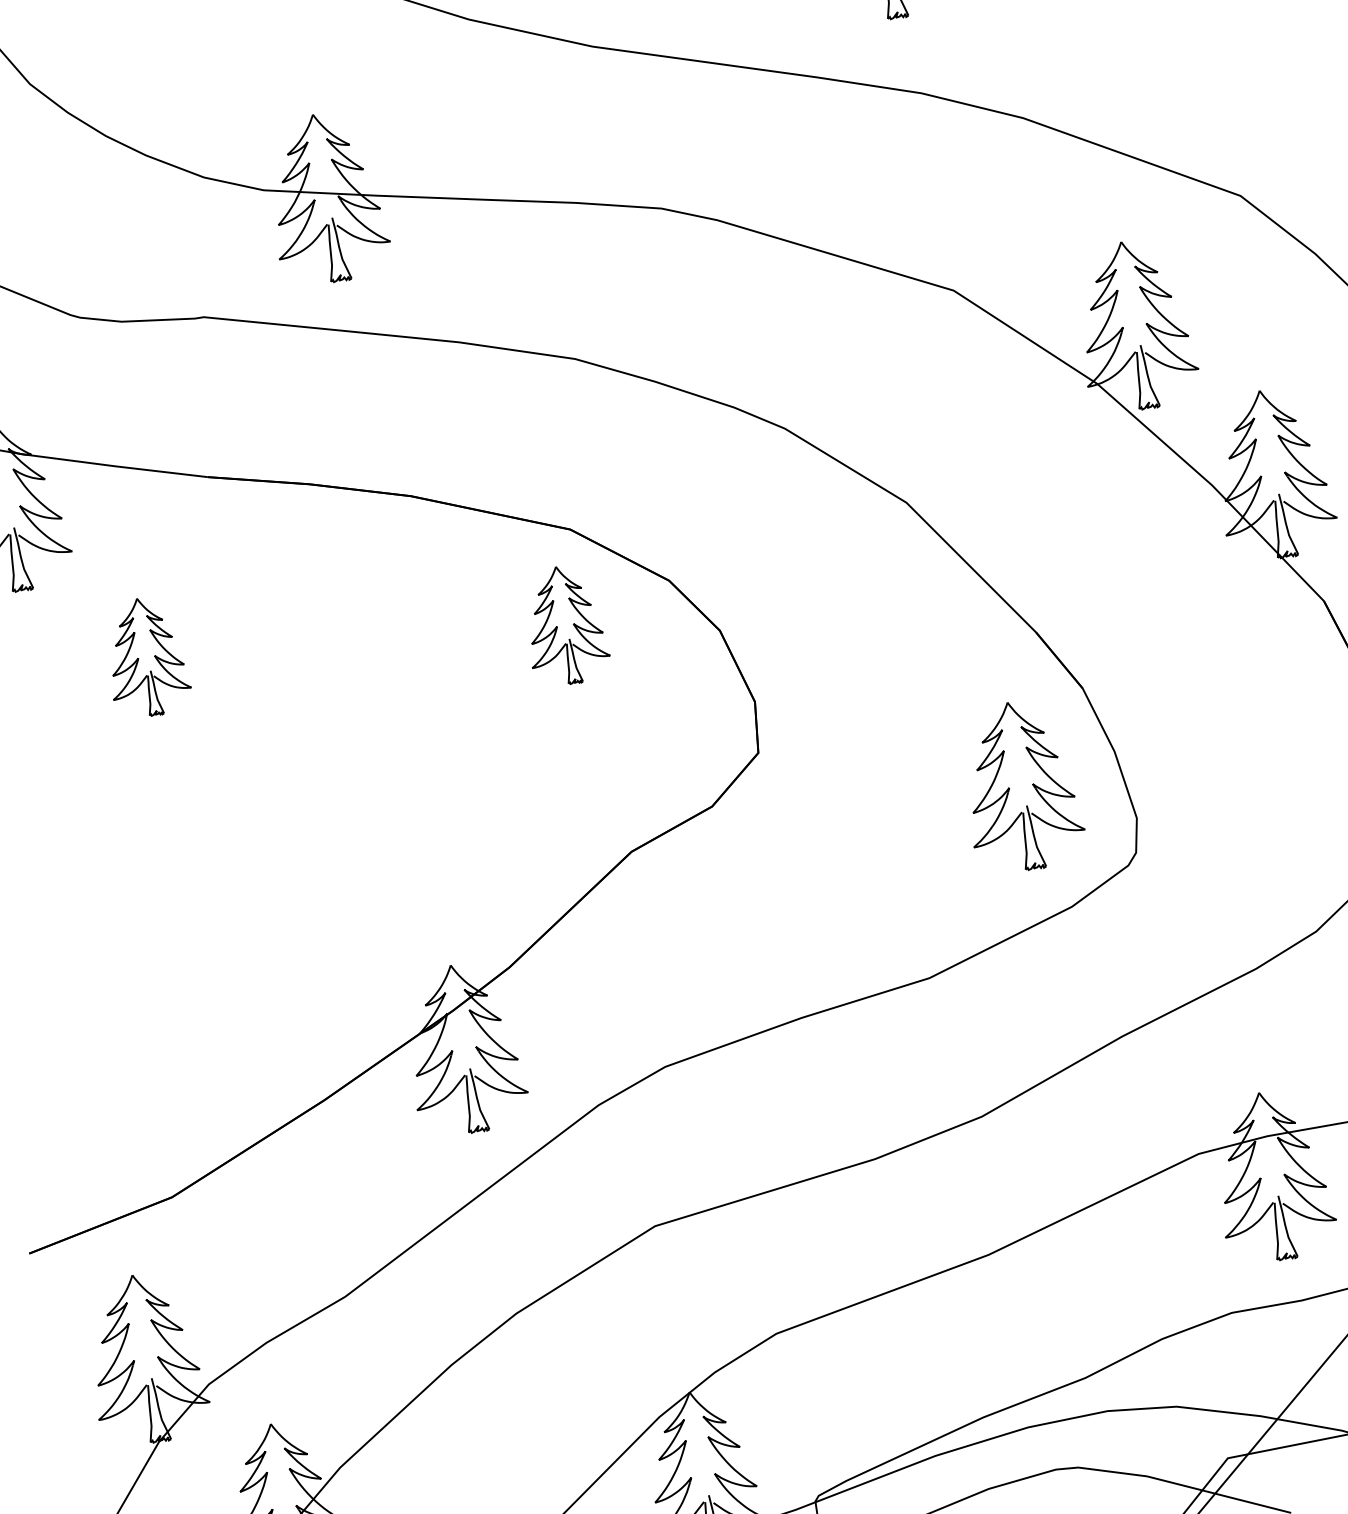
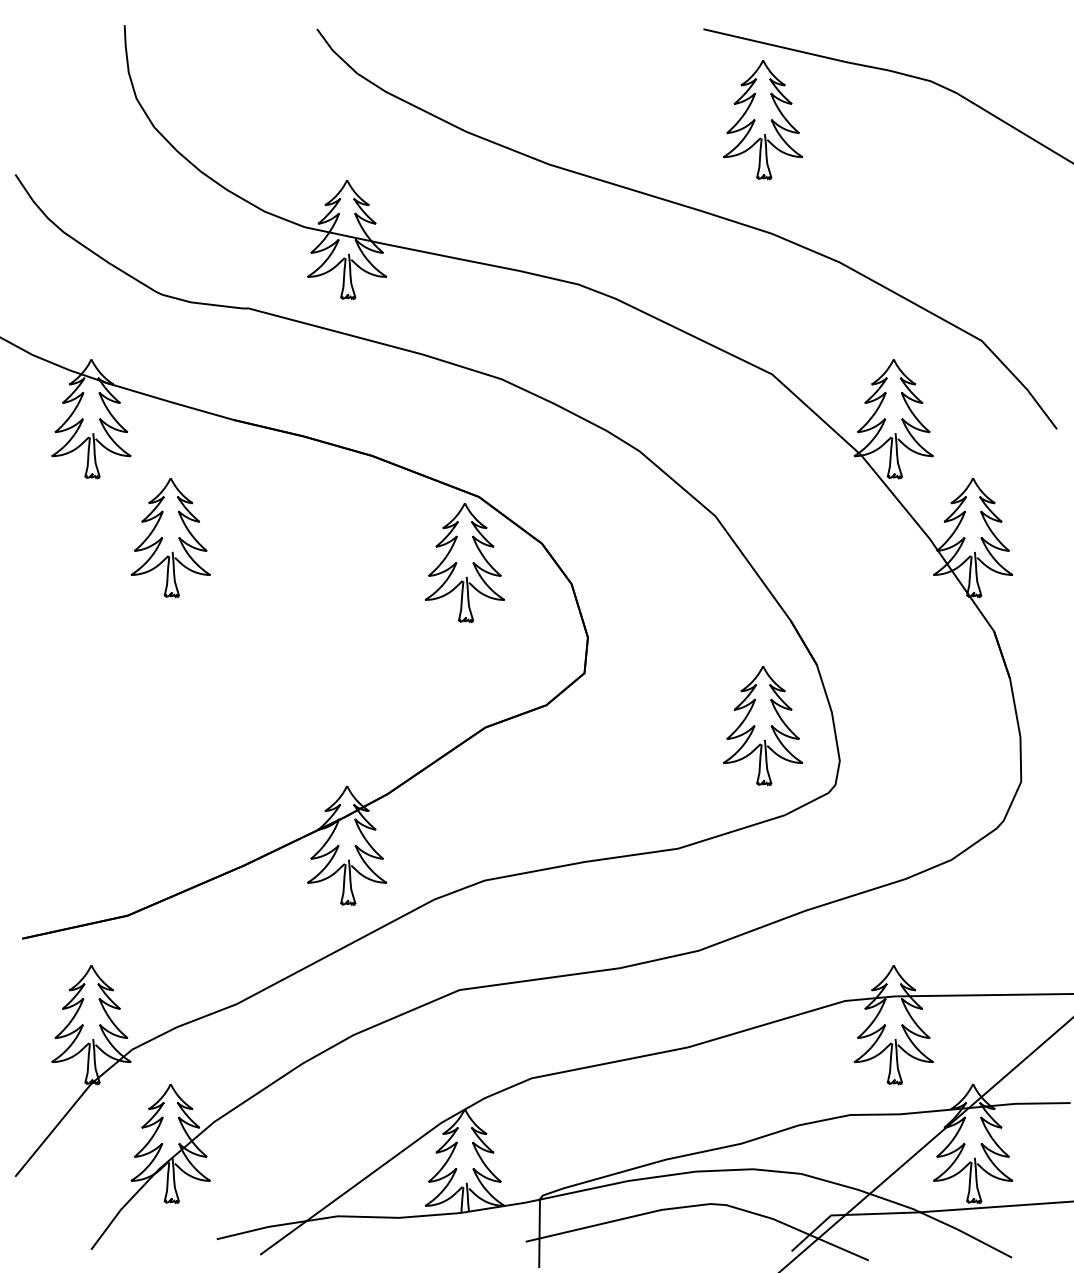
part: (564, 626) -> (464, 563), size x1.43
part: (146, 657) -> (170, 538), size x1.43

